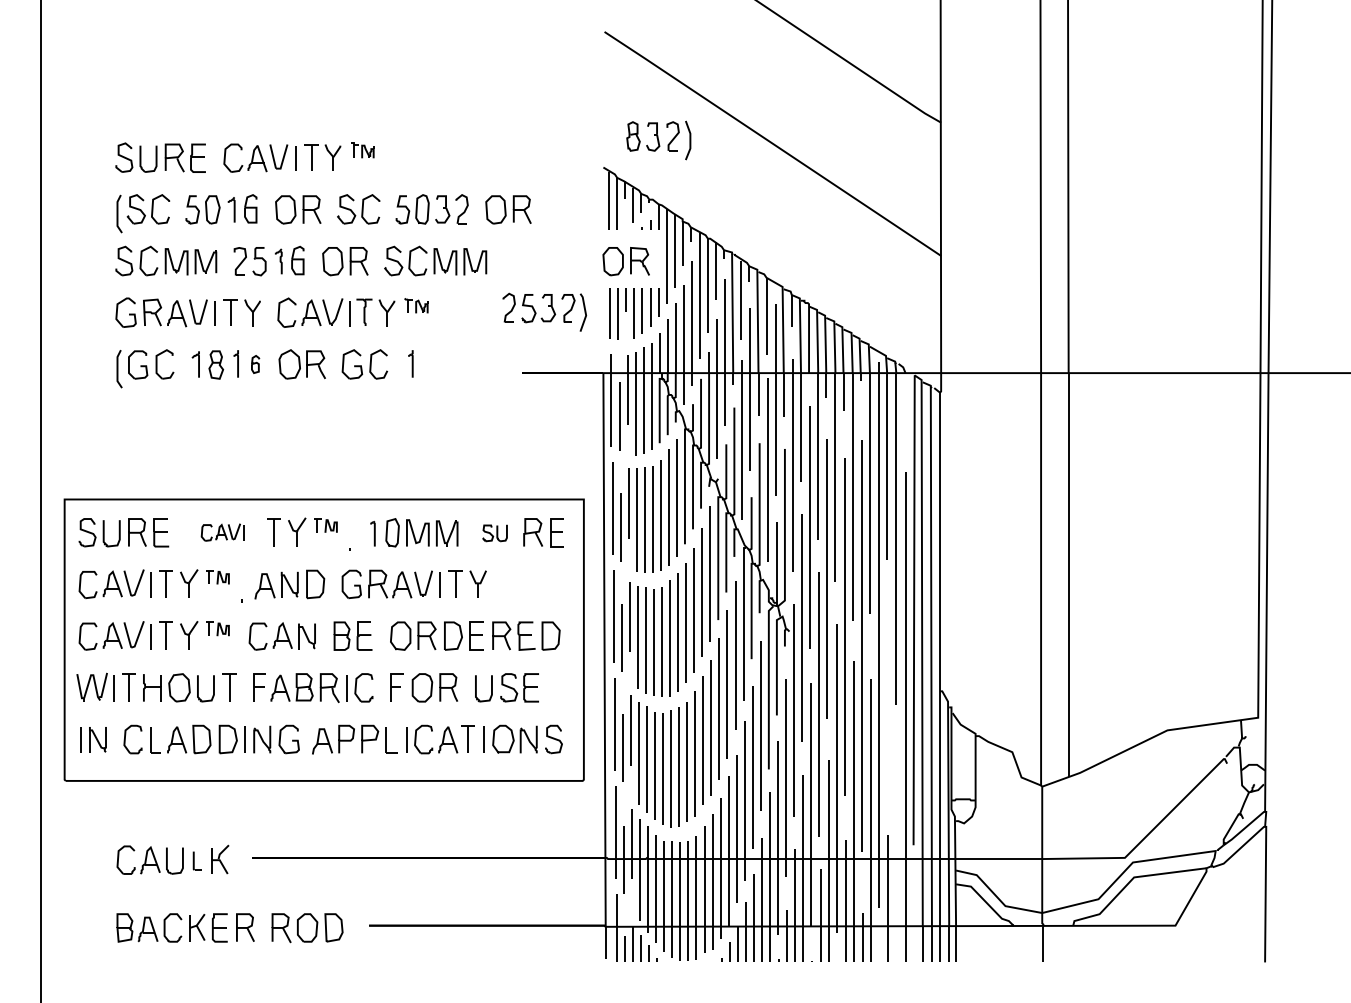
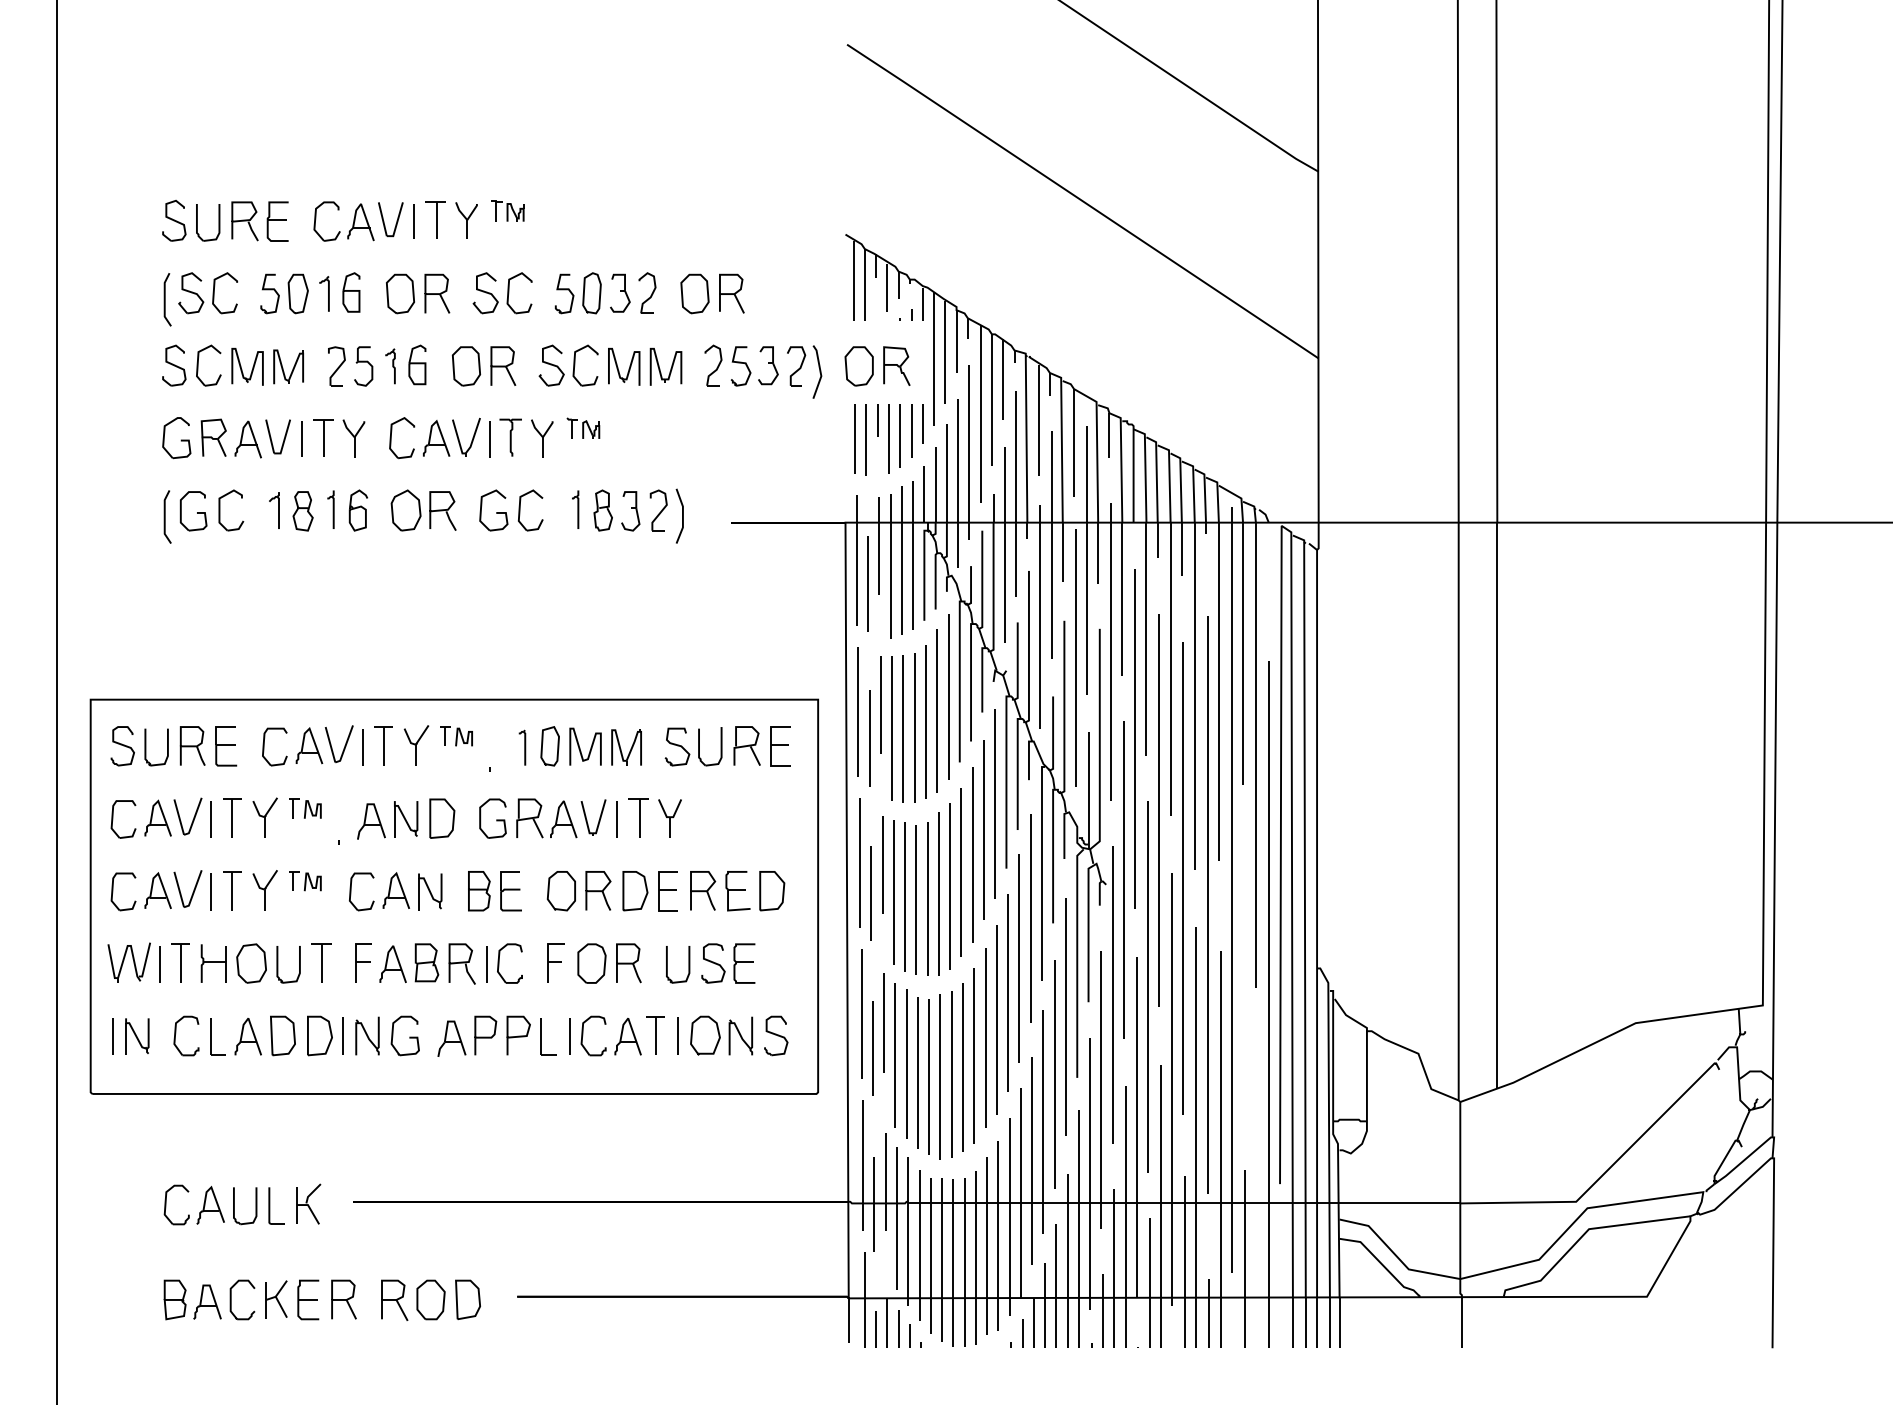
part: (658, 140) -> (638, 516), moved
part: (542, 317) -> (760, 378), moved
part: (255, 364) -> (358, 510), size x1.67
part: (222, 532) -> (311, 745), size x1.67
part: (494, 533) -> (692, 747), size x1.67
part: (197, 860) -> (276, 1205), size x1.43

